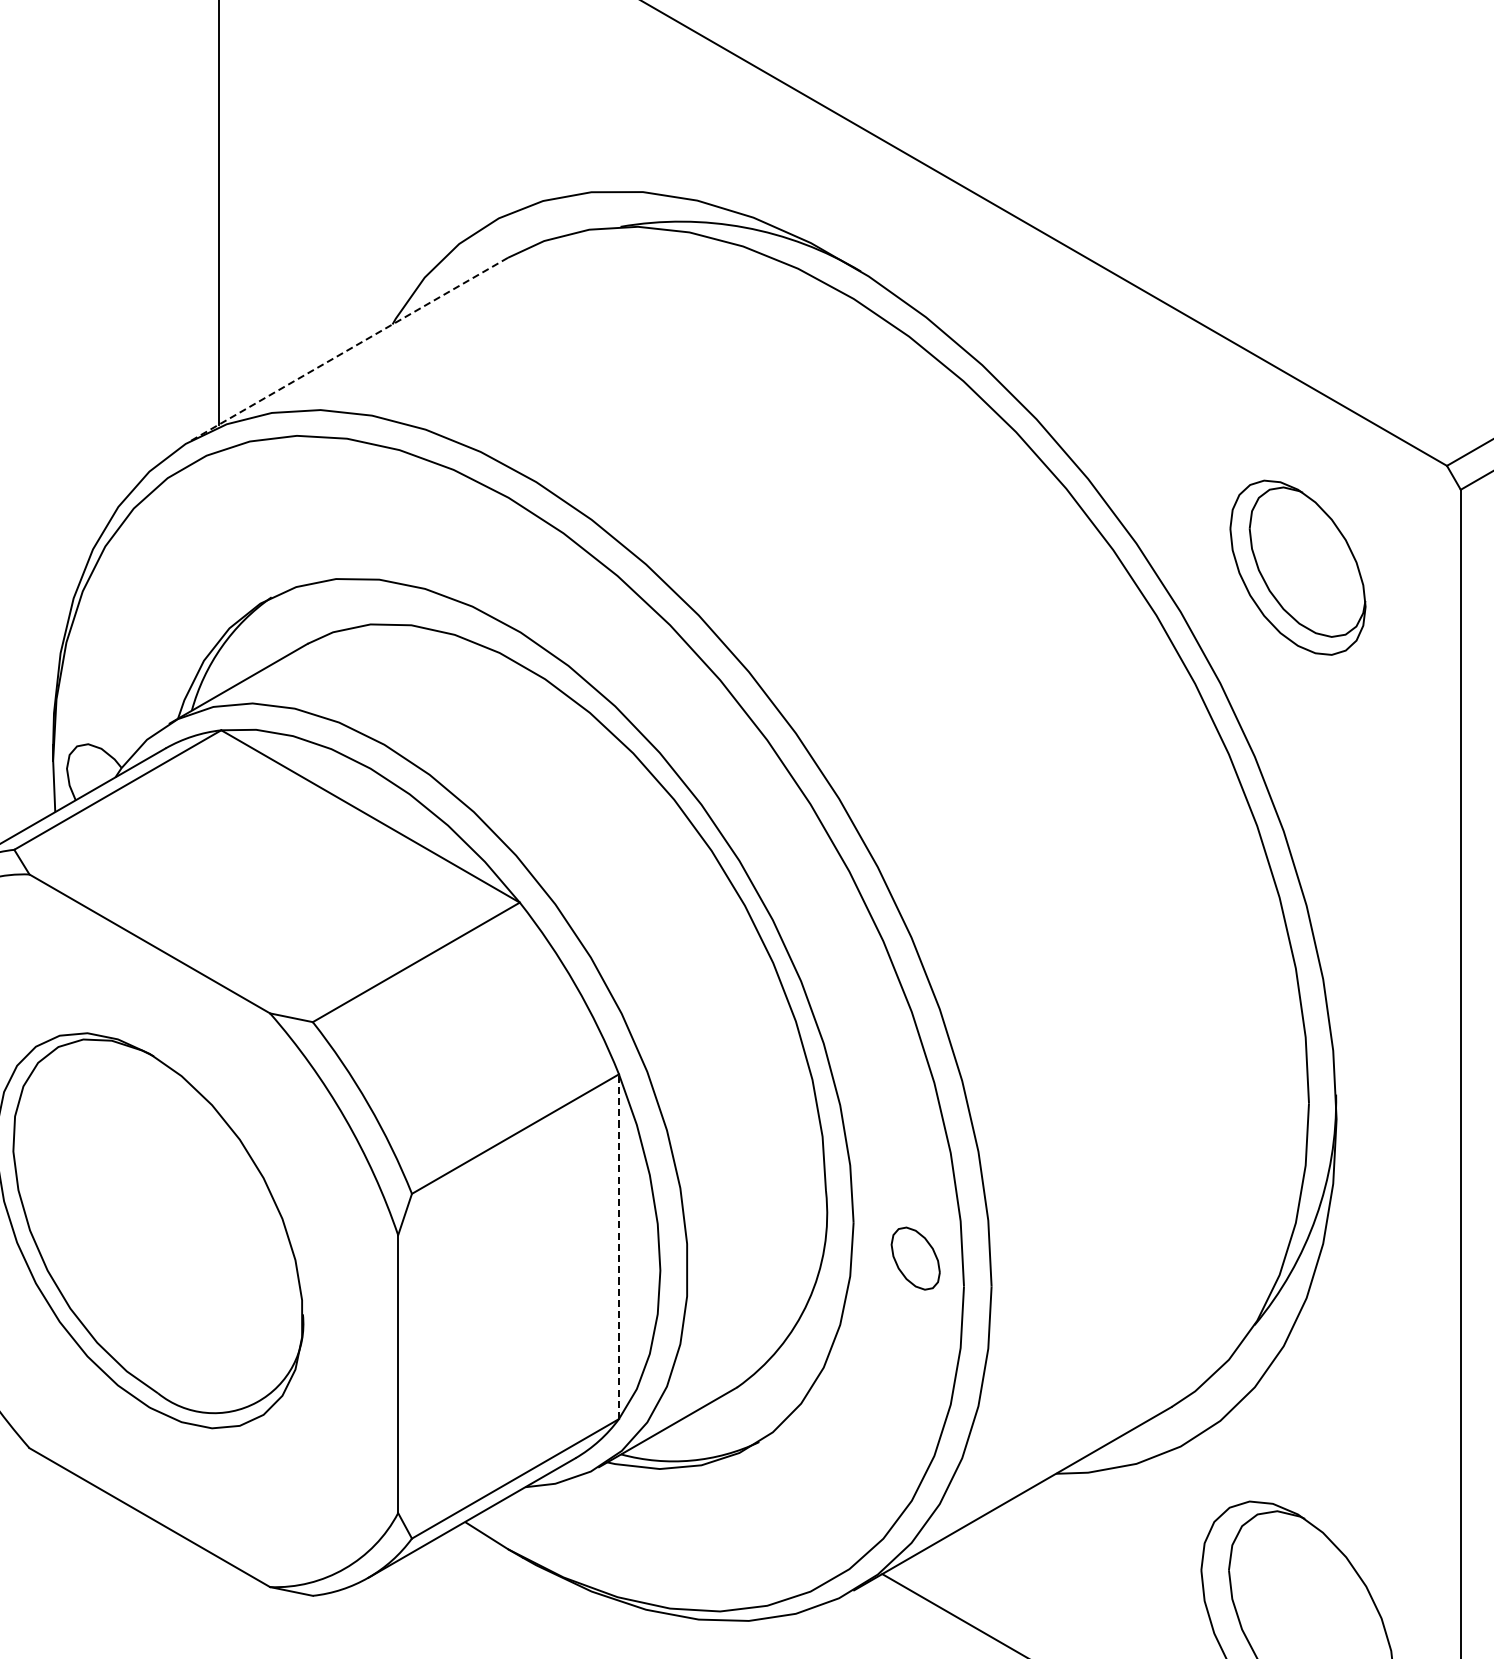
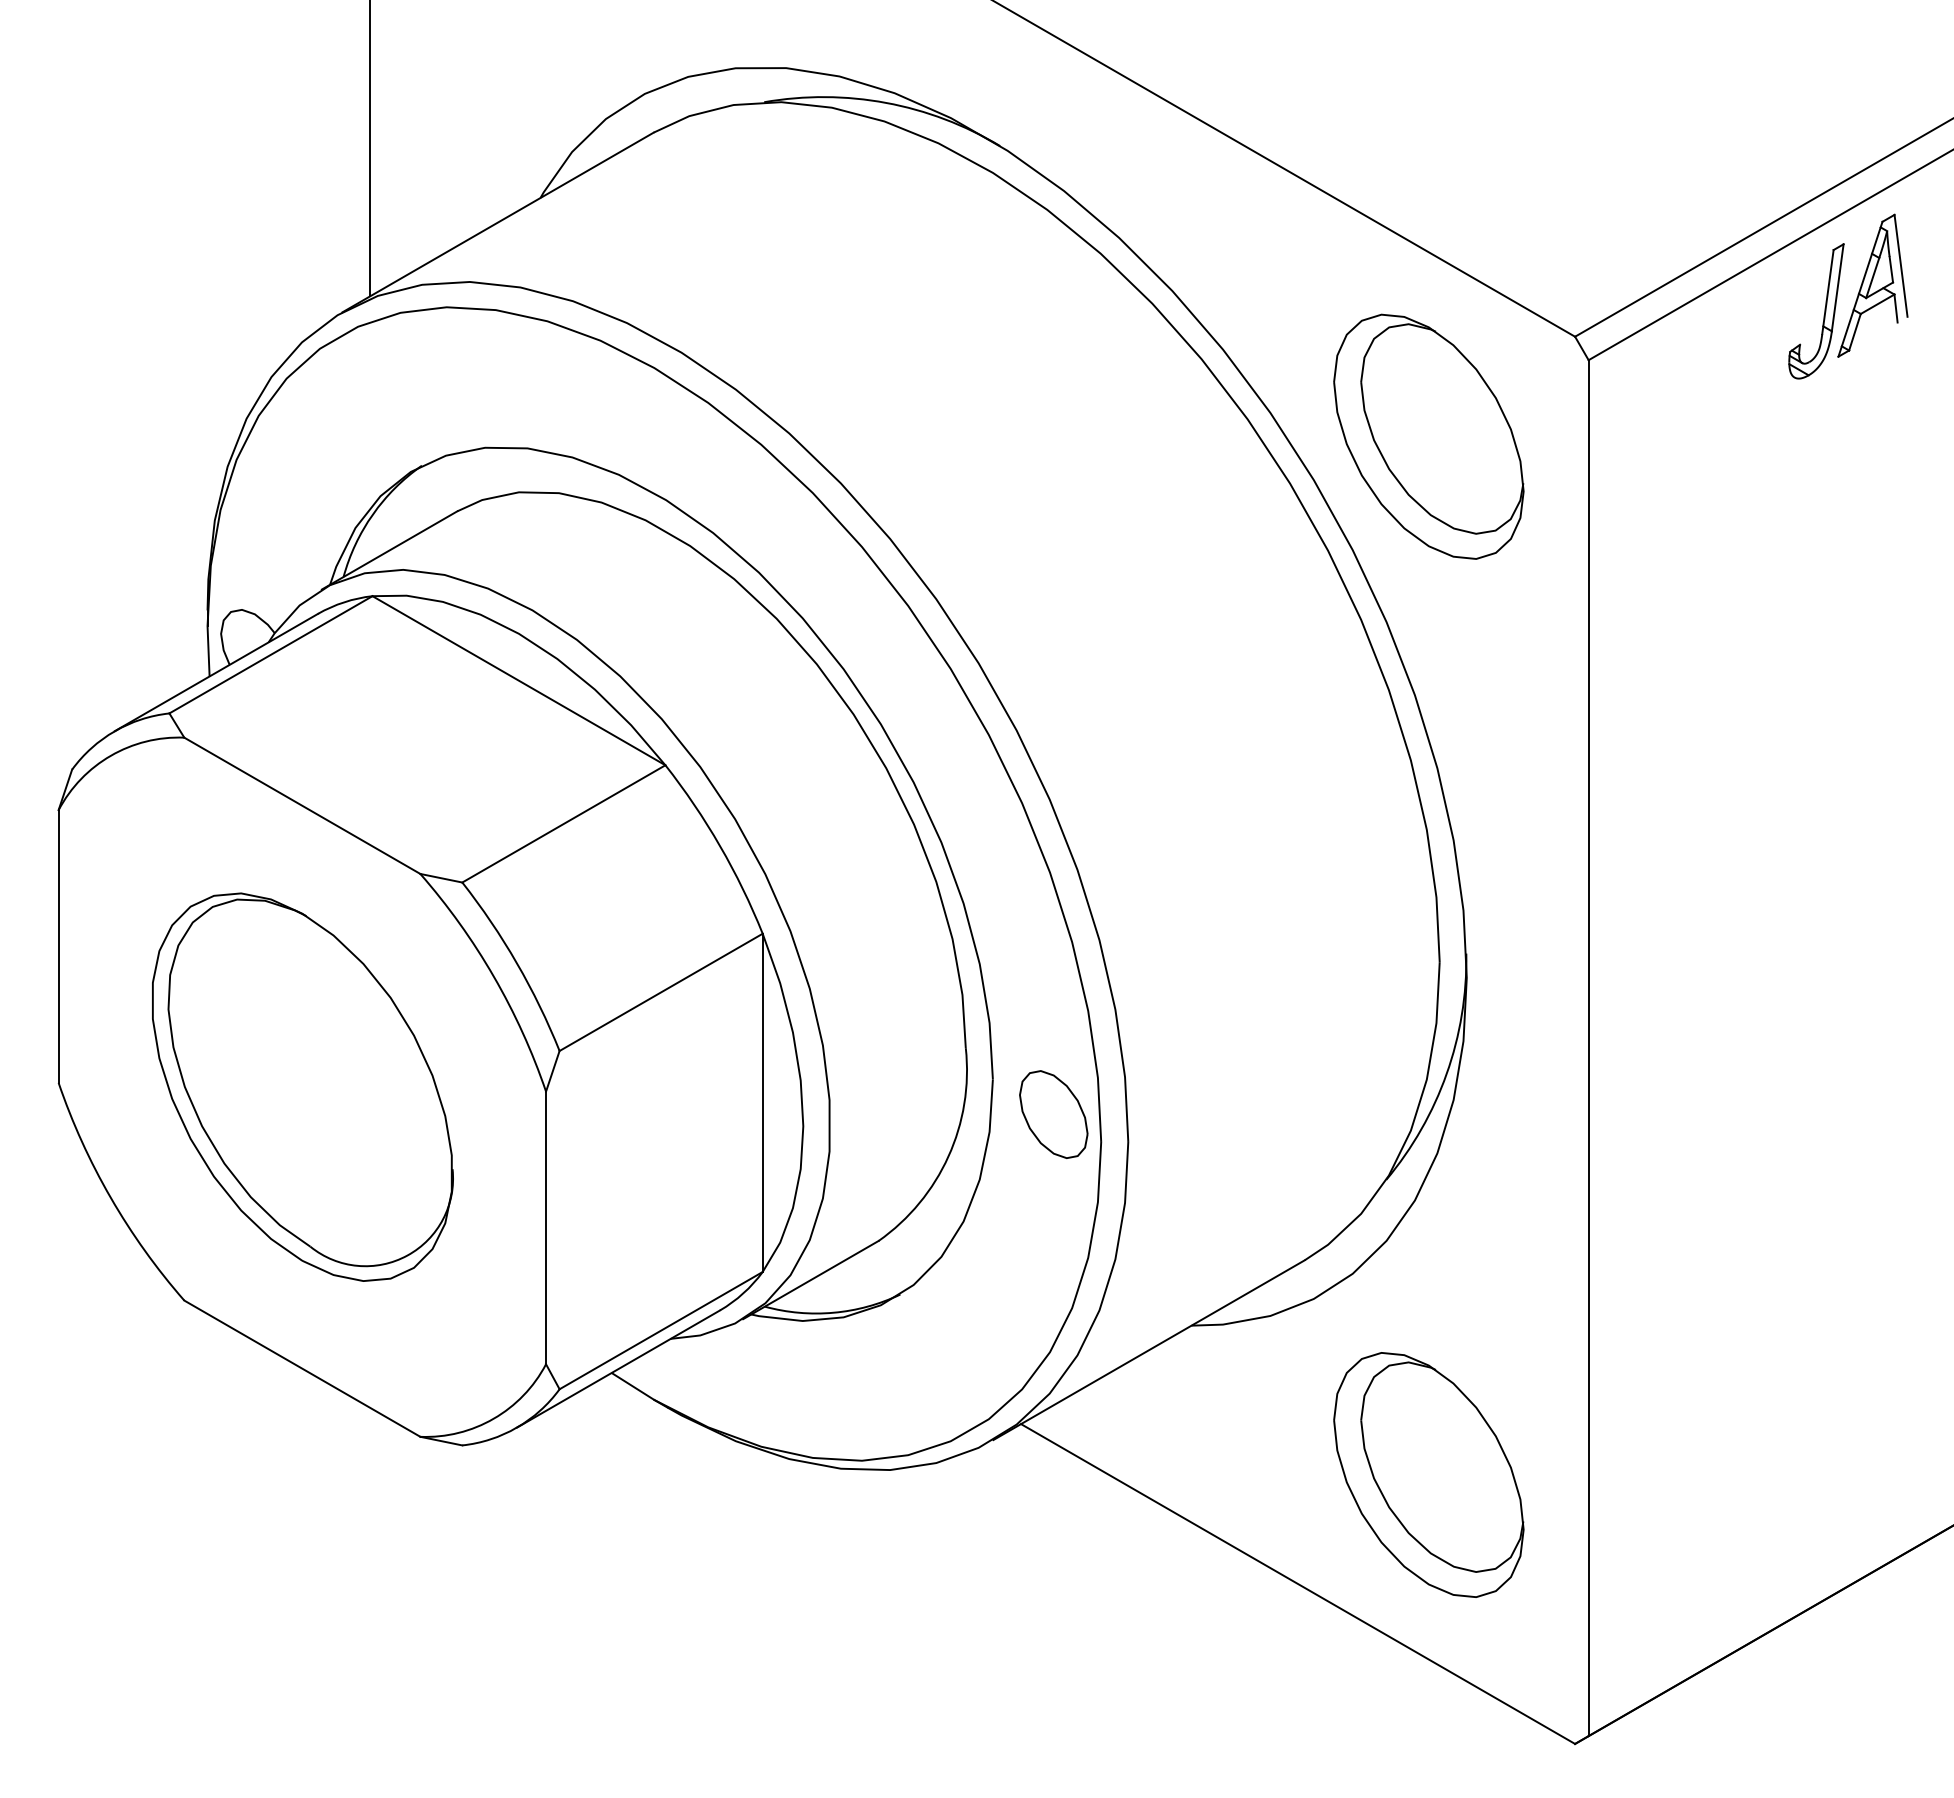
line: (349, 349) -> (498, 222), dashed -> solid
part: (1297, 567) -> (1428, 436), size x1.43
line: (618, 1246) -> (762, 1102), dashed -> solid
part: (915, 1258) -> (1053, 1114), size x1.43

